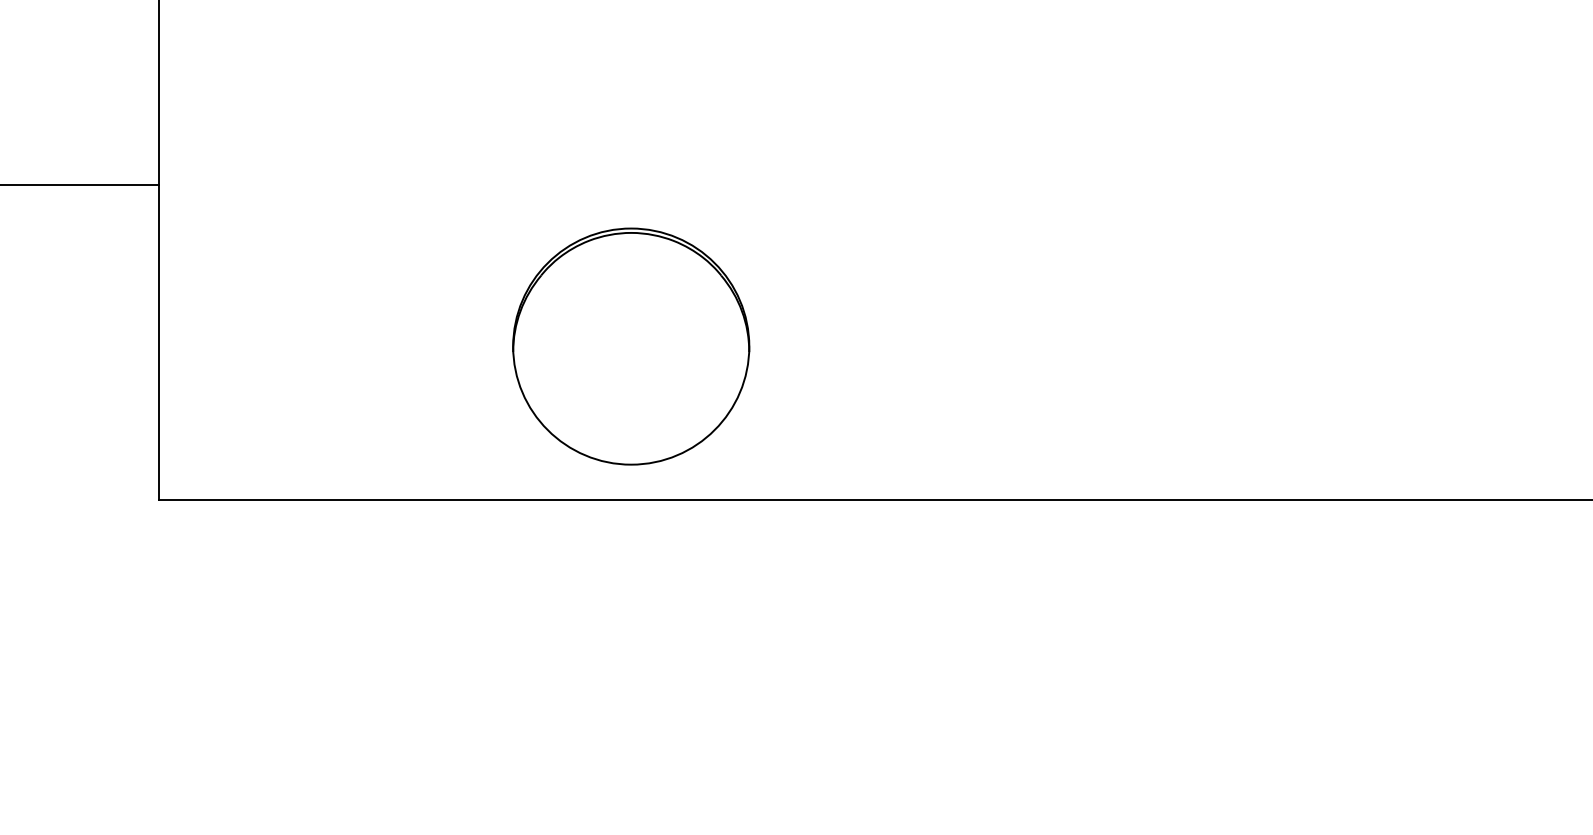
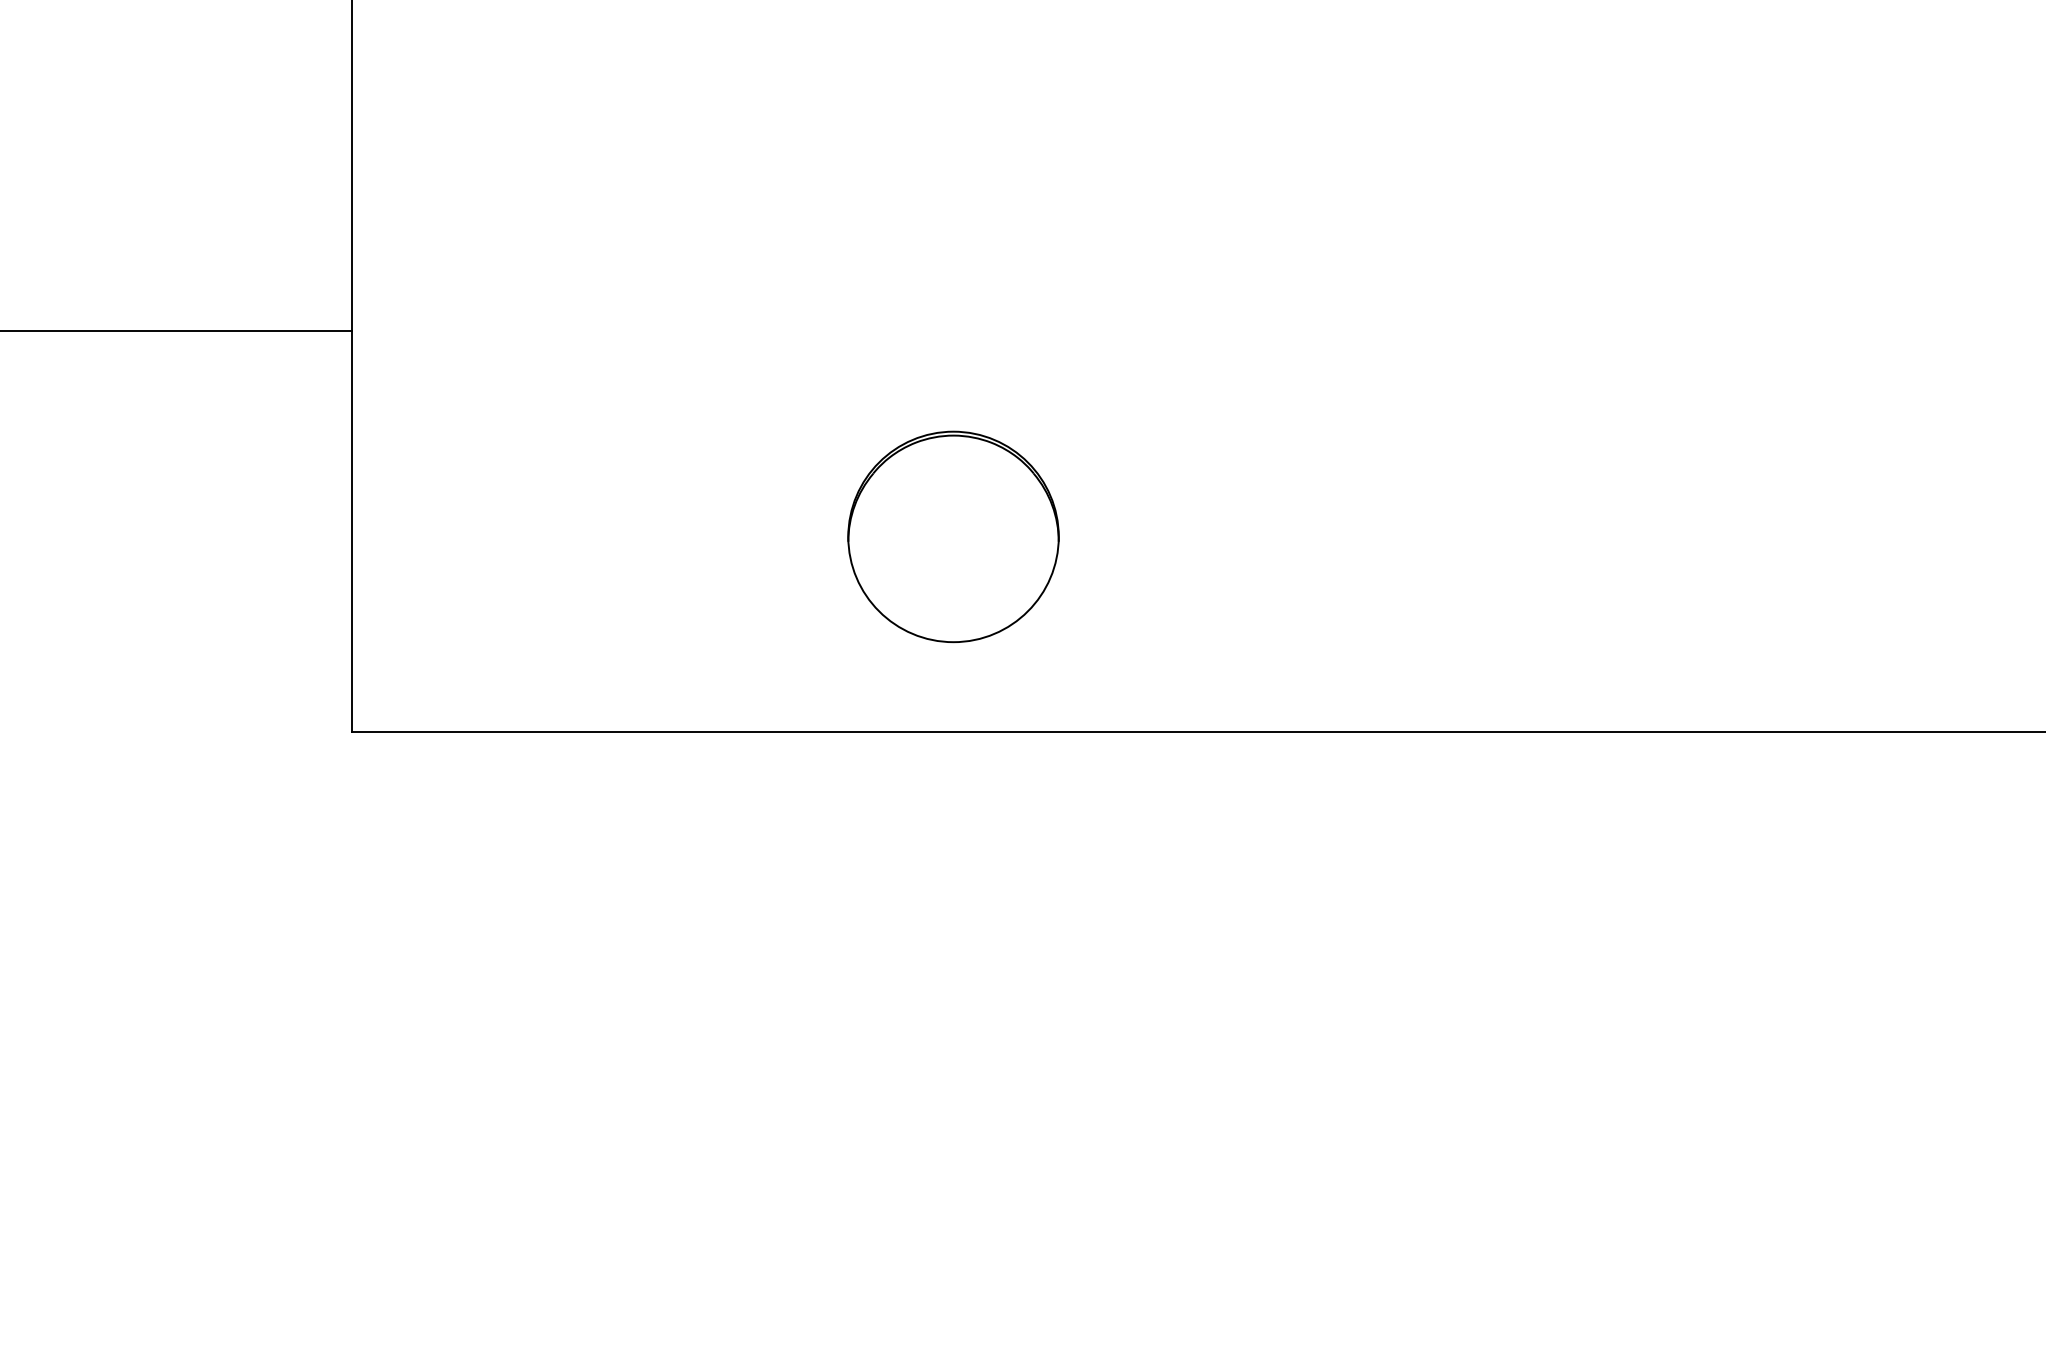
part: (631, 346) -> (953, 536), size x0.7

